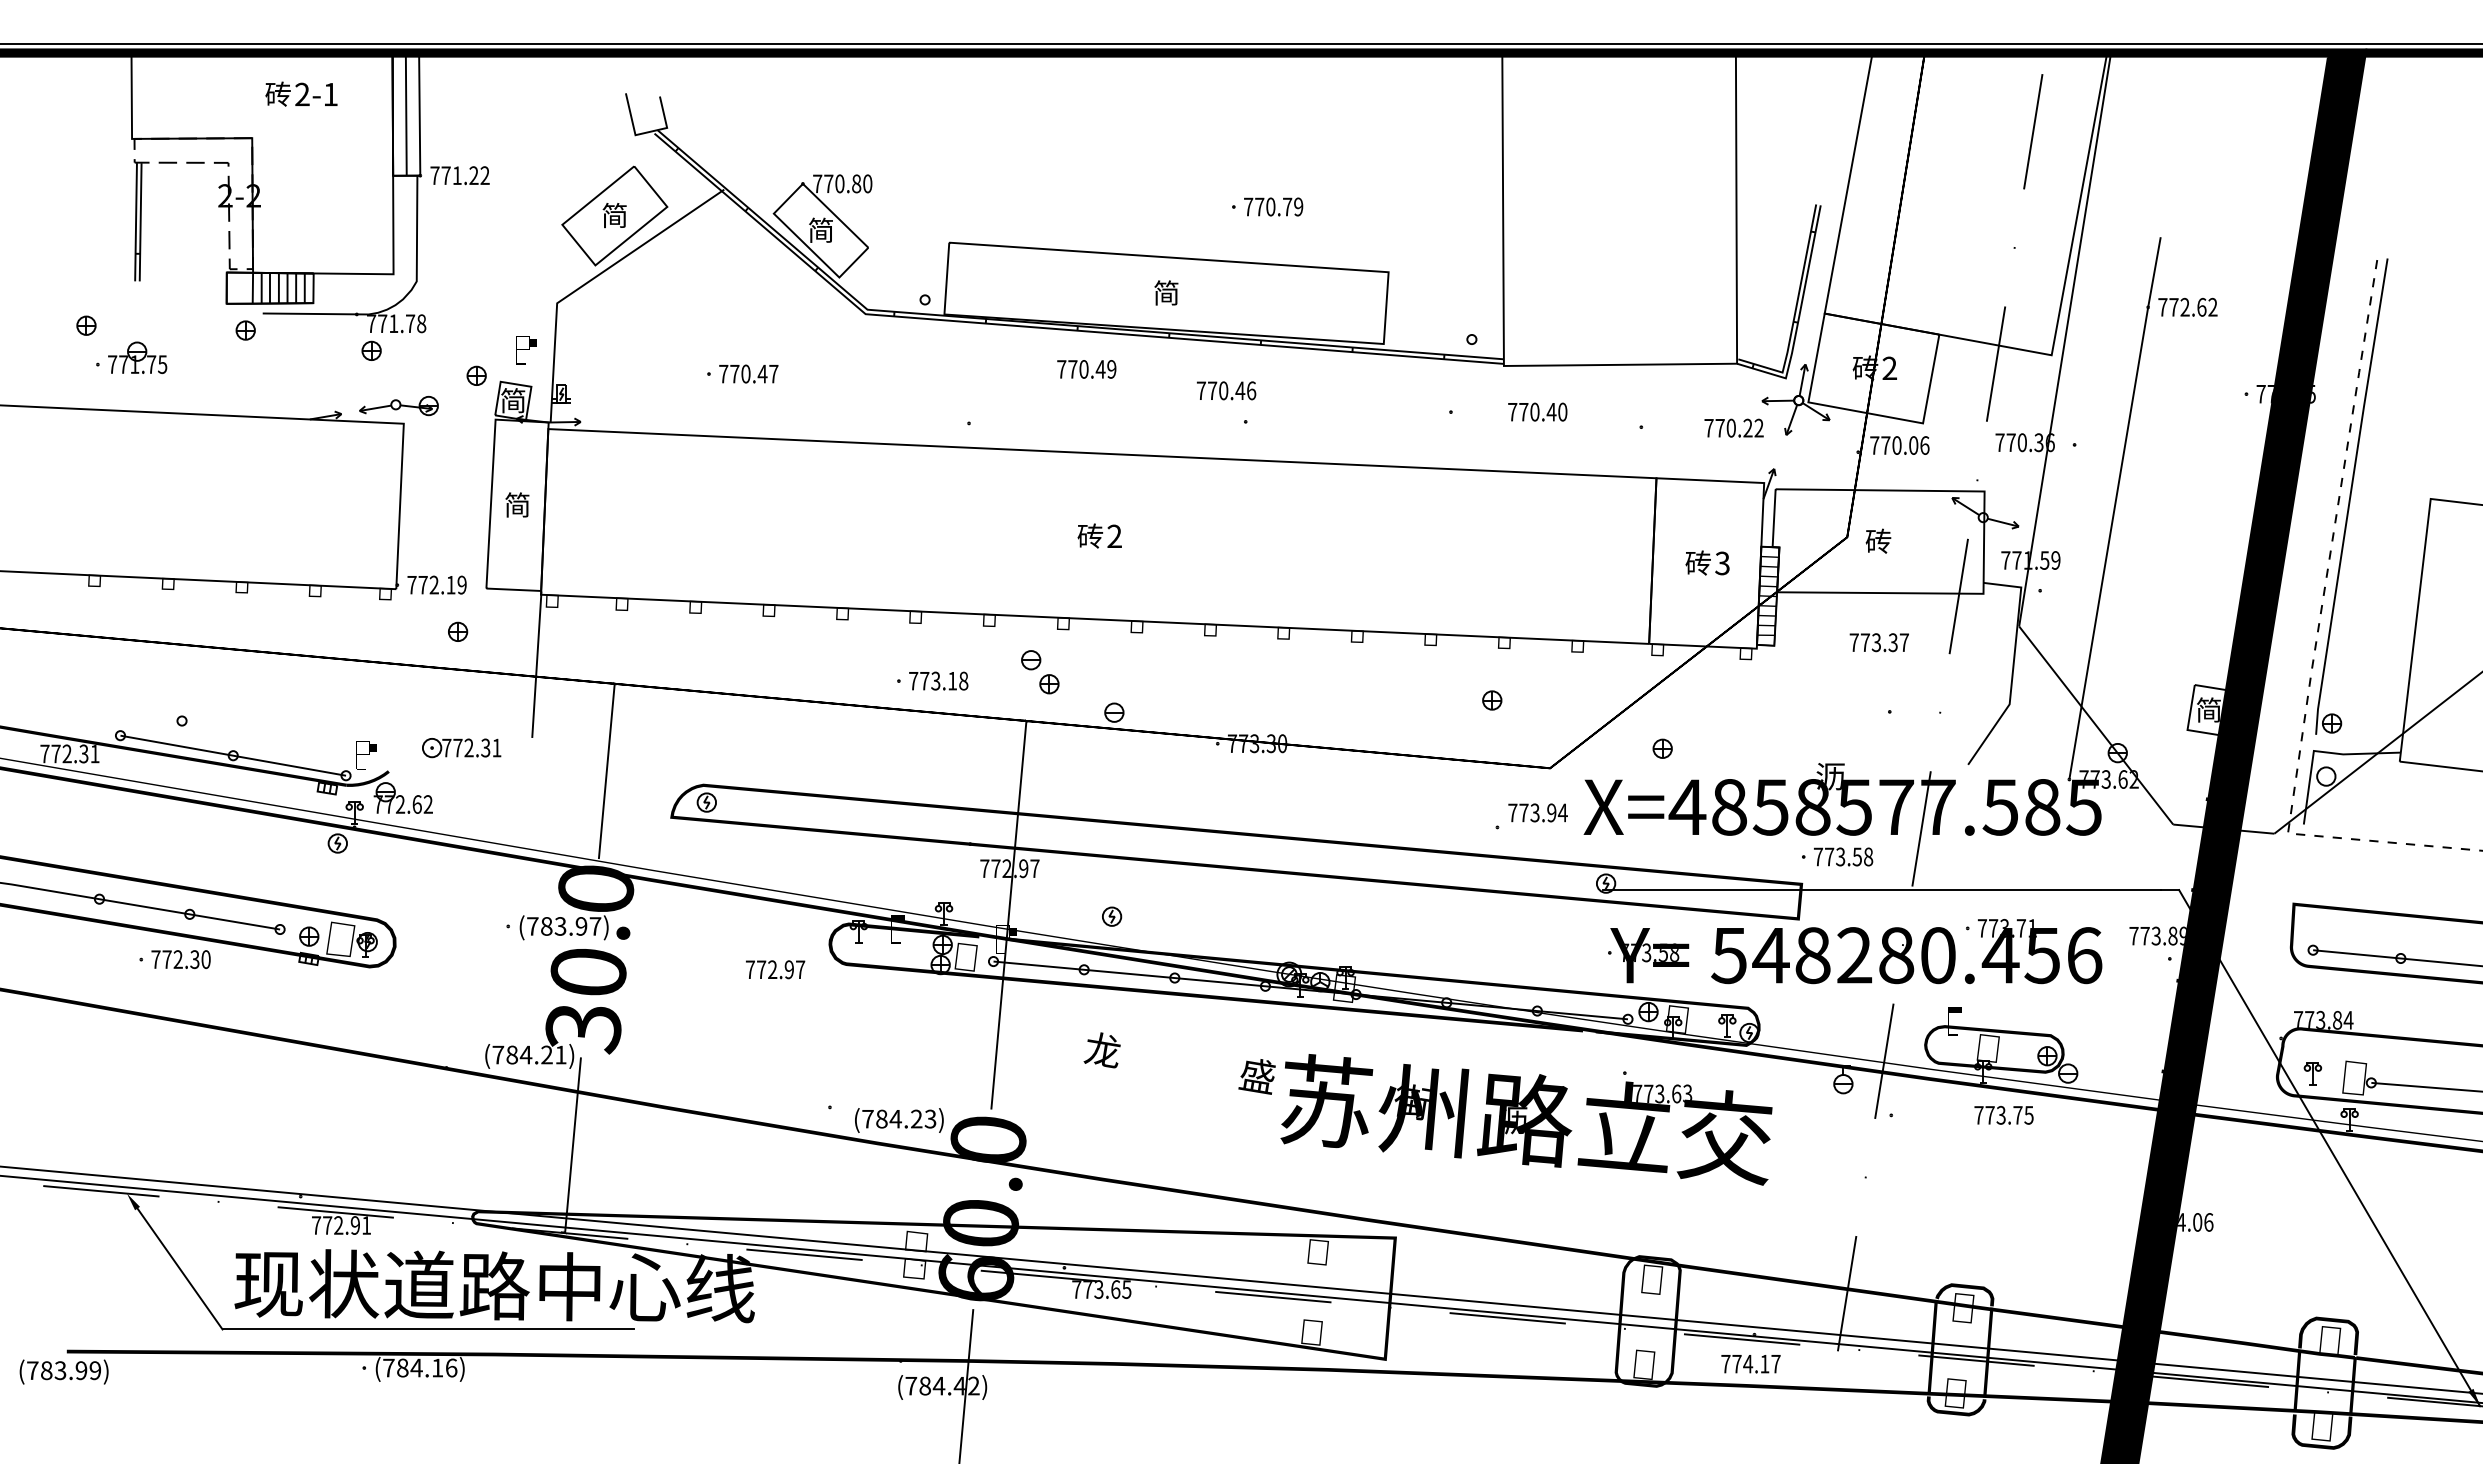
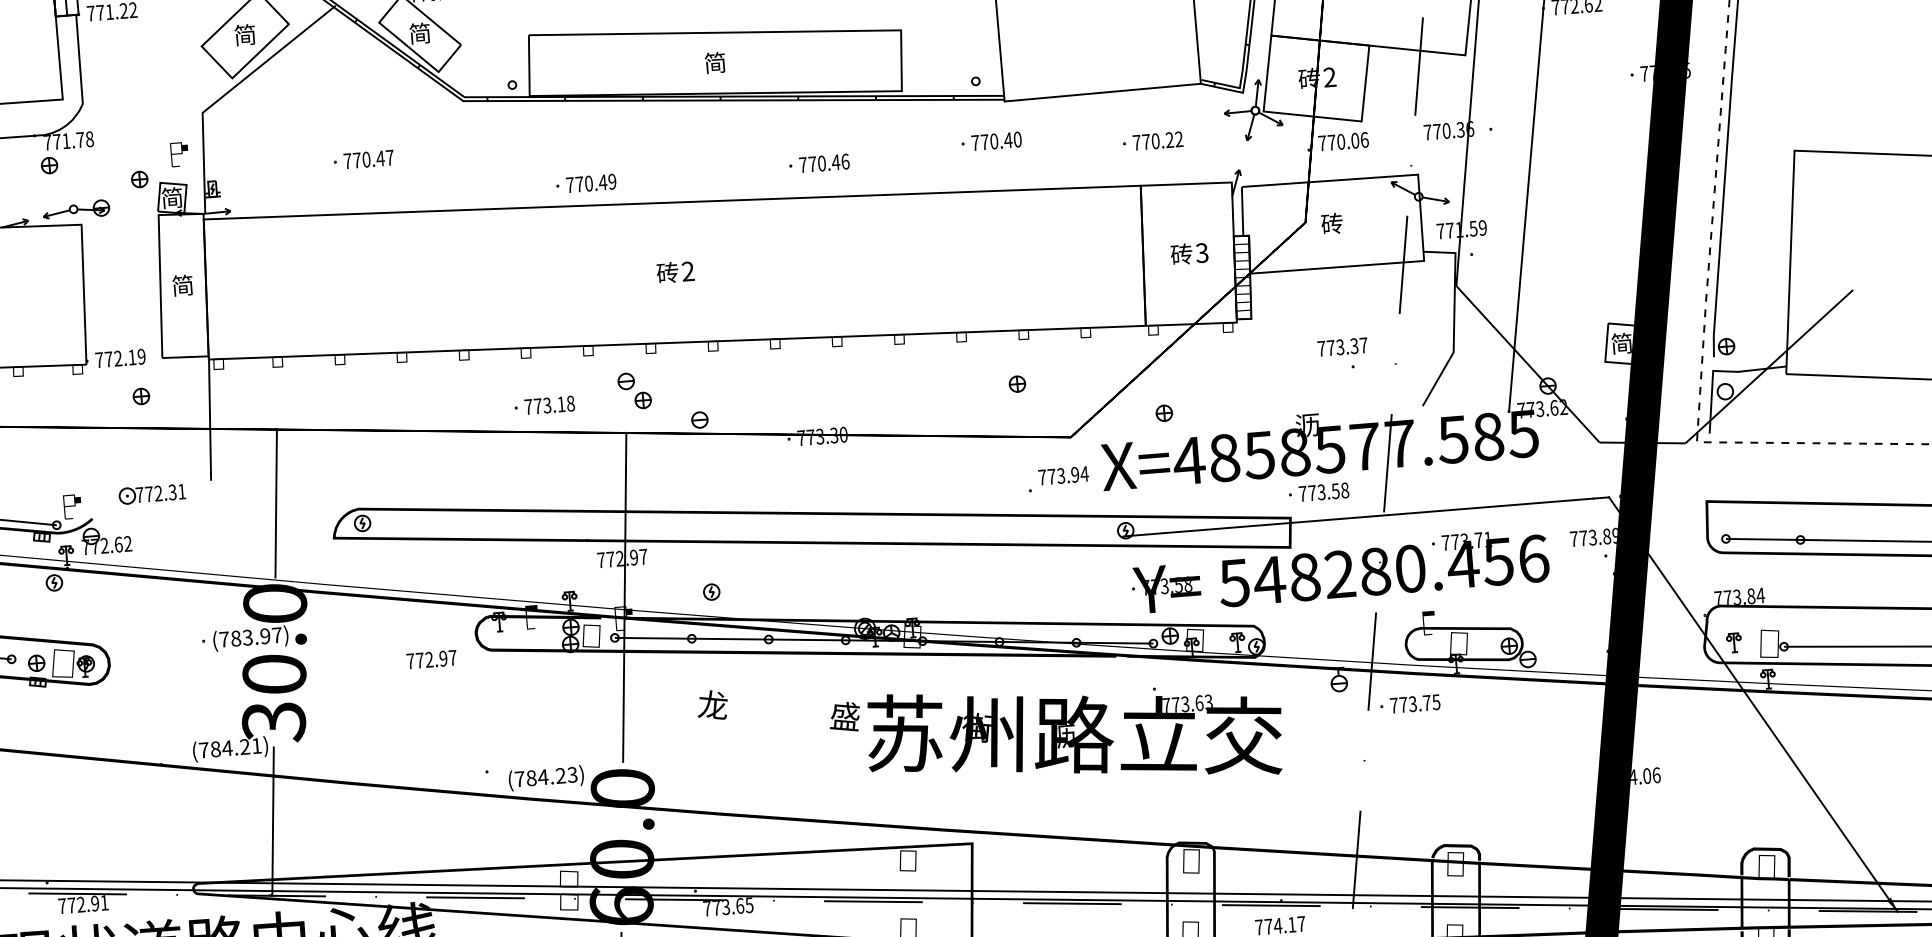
text: (1086, 369) -> (591, 183), moved
text: (1226, 390) -> (824, 163), moved
text: (1537, 411) -> (996, 140), moved
text: (1733, 427) -> (1157, 140), moved
text: (1878, 642) -> (1342, 347), moved
text: (2003, 1115) -> (1414, 704), moved

